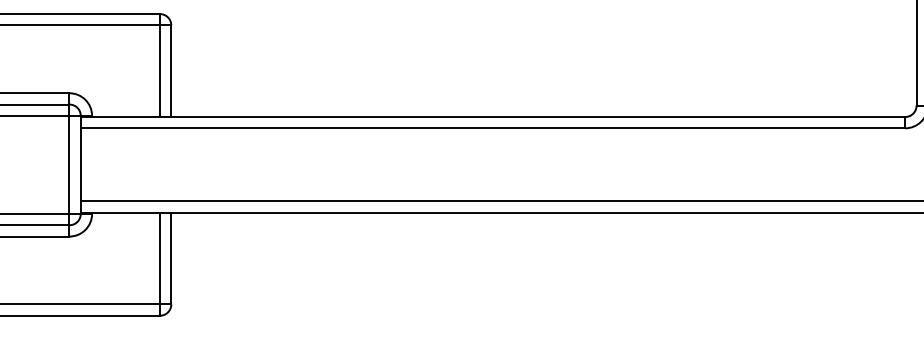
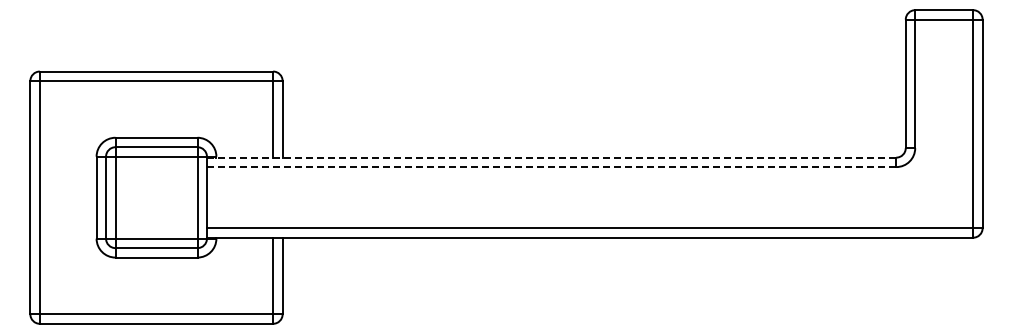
line: (492, 116) -> (551, 157), solid -> dashed
line: (492, 128) -> (551, 167), solid -> dashed

